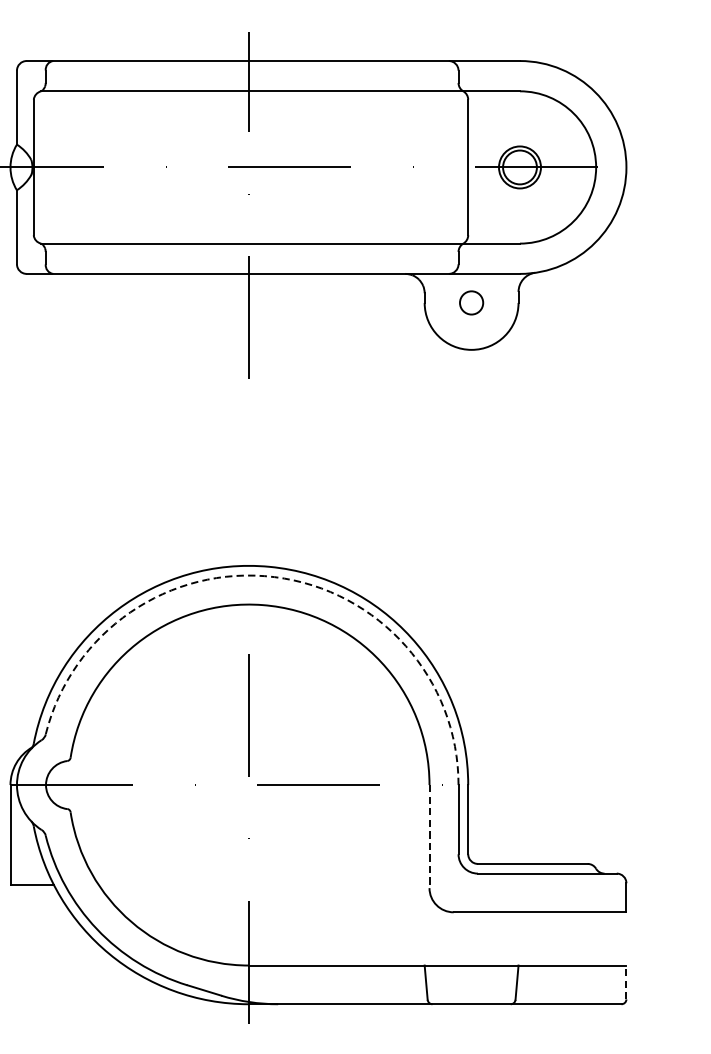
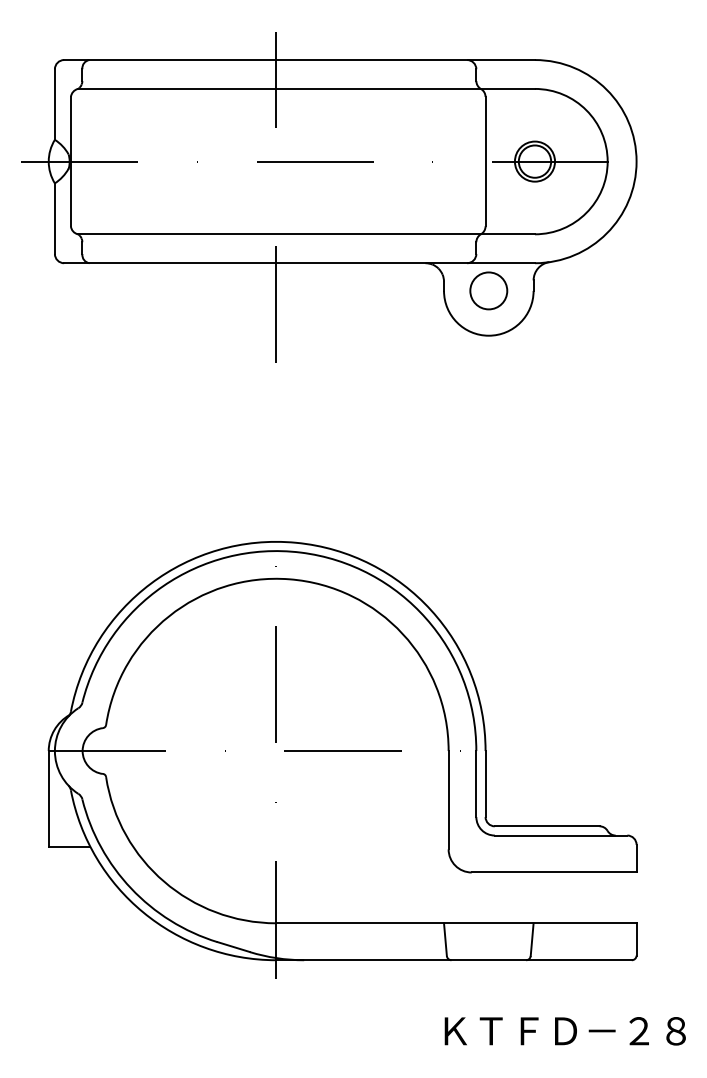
circle: (471, 302) -> (488, 290), size x1.67
arc: (274, 577) -> (300, 552), dashed -> solid
line: (429, 836) -> (448, 800), dashed -> solid
line: (626, 981) -> (636, 938), dashed -> solid

